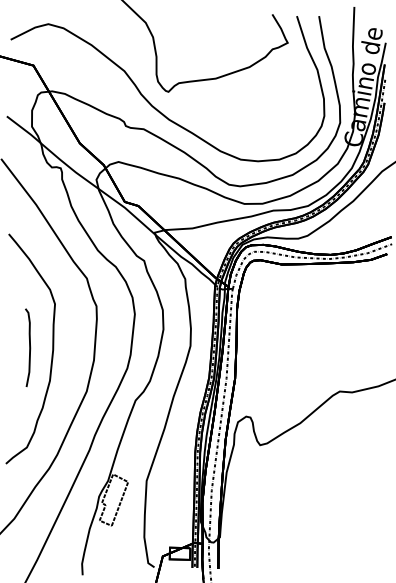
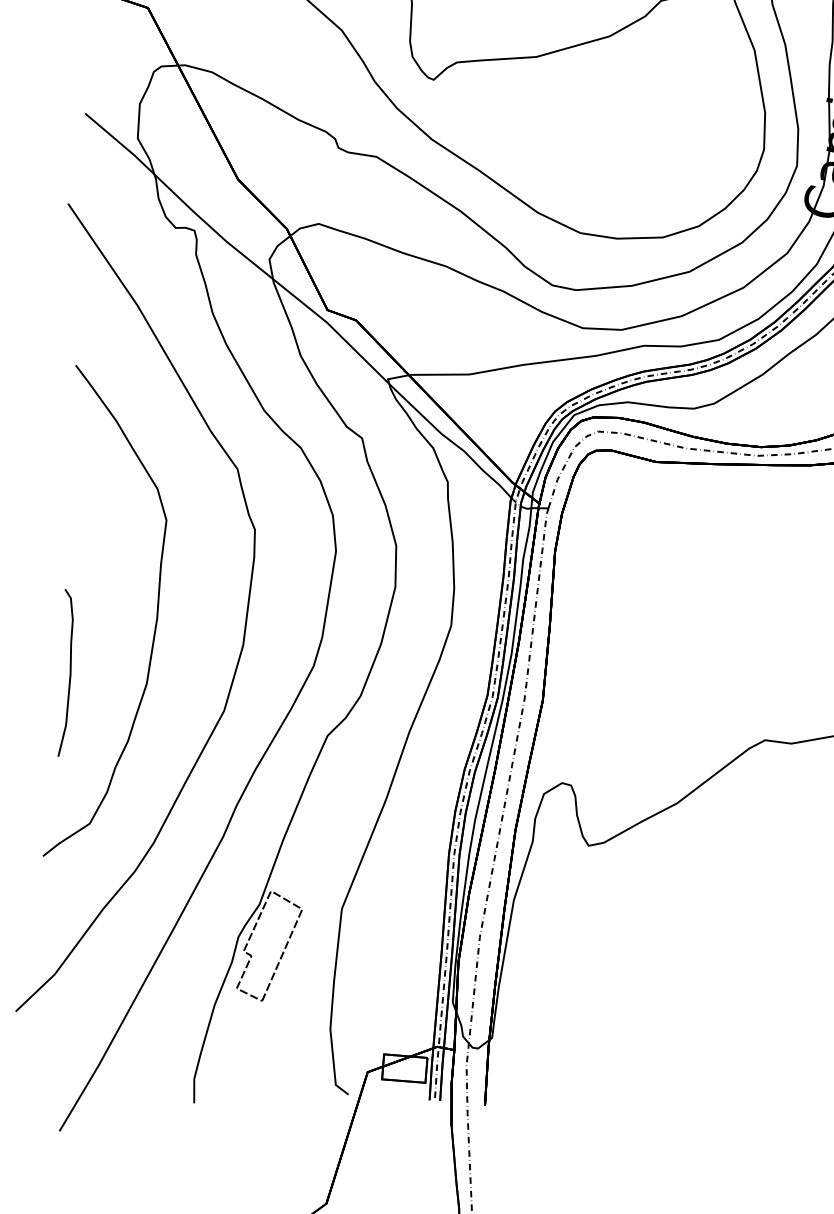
curve: (29, 347) -> (69, 672), moved

